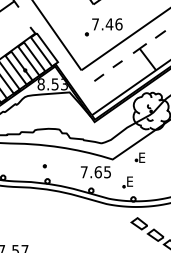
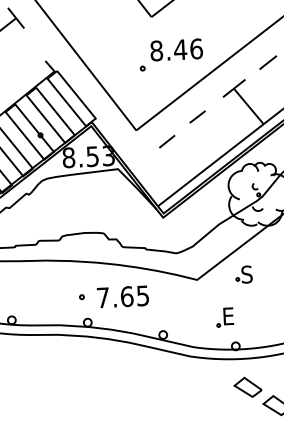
text: (95, 24) -> (156, 51), 7.46 -> 8.46
text: (141, 157) -> (246, 274), E -> S
text: (95, 172) -> (122, 297), moved

